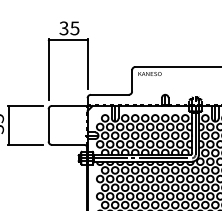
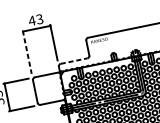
text: (69, 28) -> (36, 20), 35 -> 43
line: (48, 69) -> (27, 52), solid -> dashed
line: (109, 94) -> (73, 60), solid -> dashed

